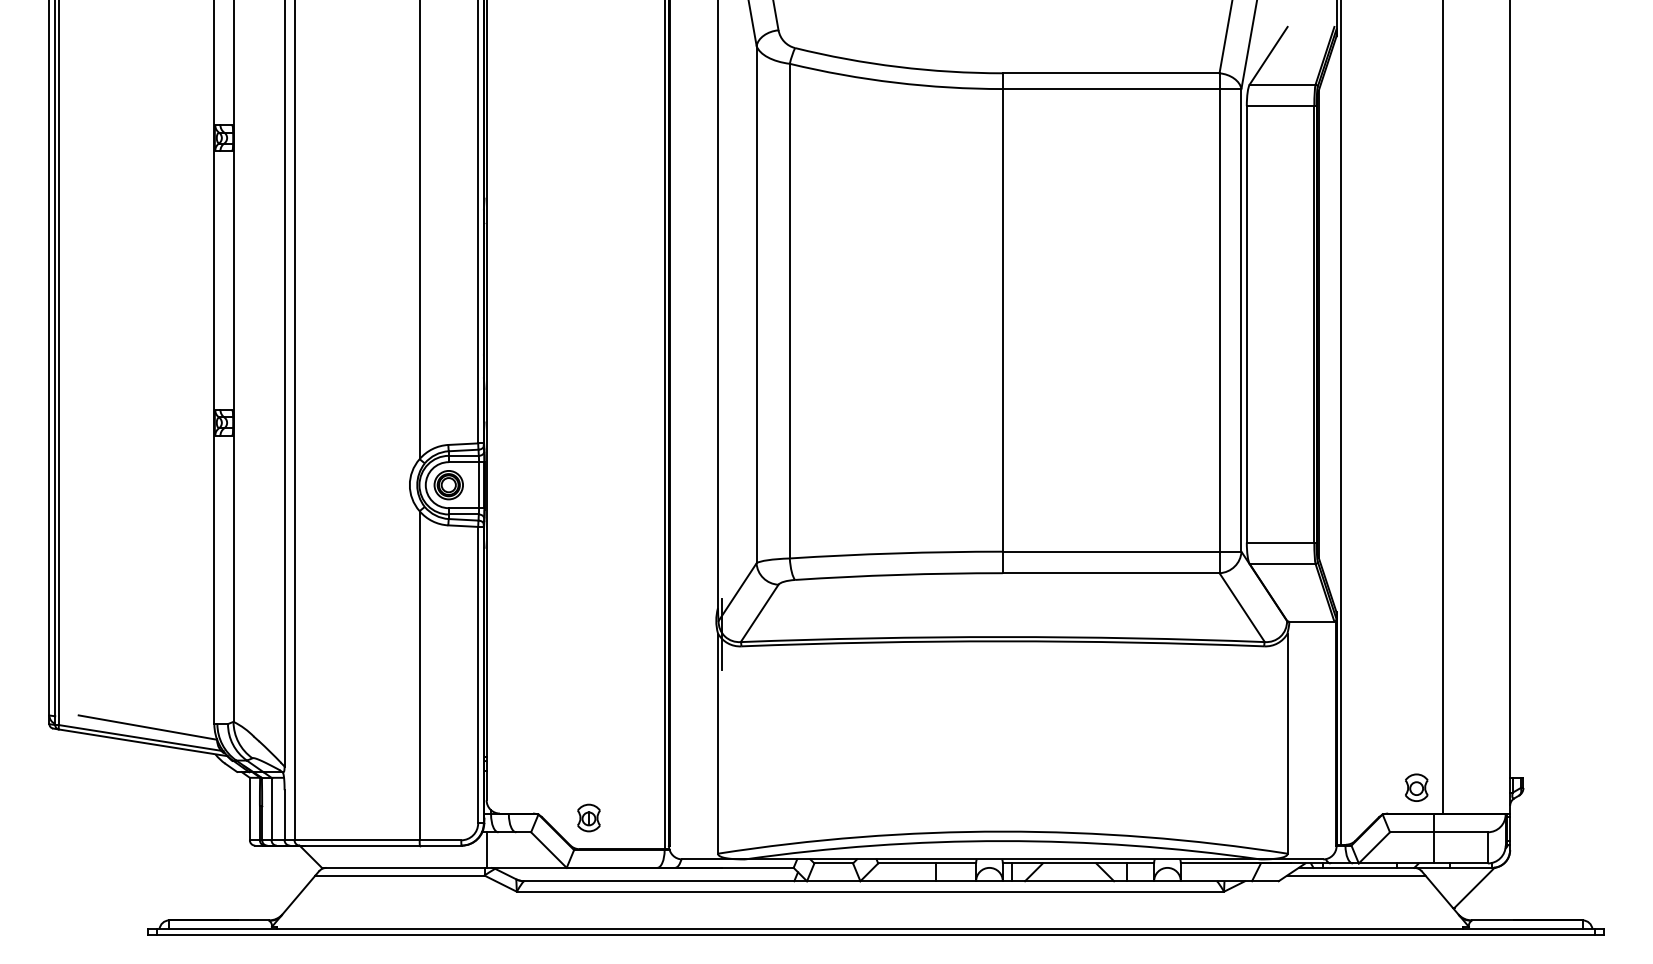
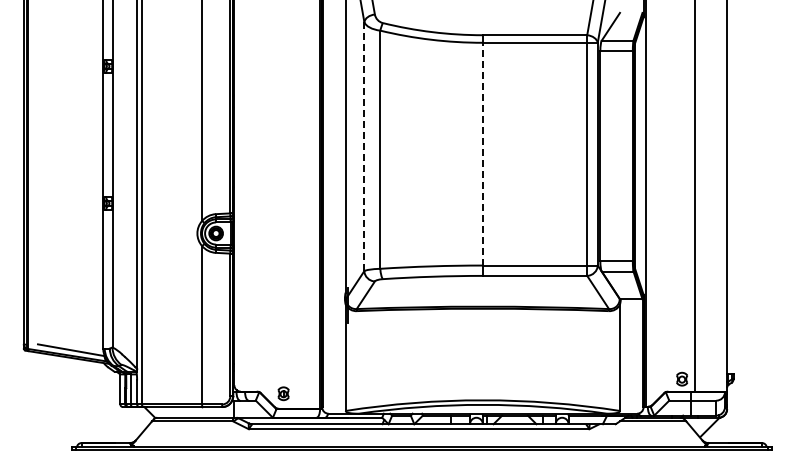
line: (756, 304) -> (364, 146), solid -> dashed
line: (1002, 318) -> (482, 153), solid -> dashed

